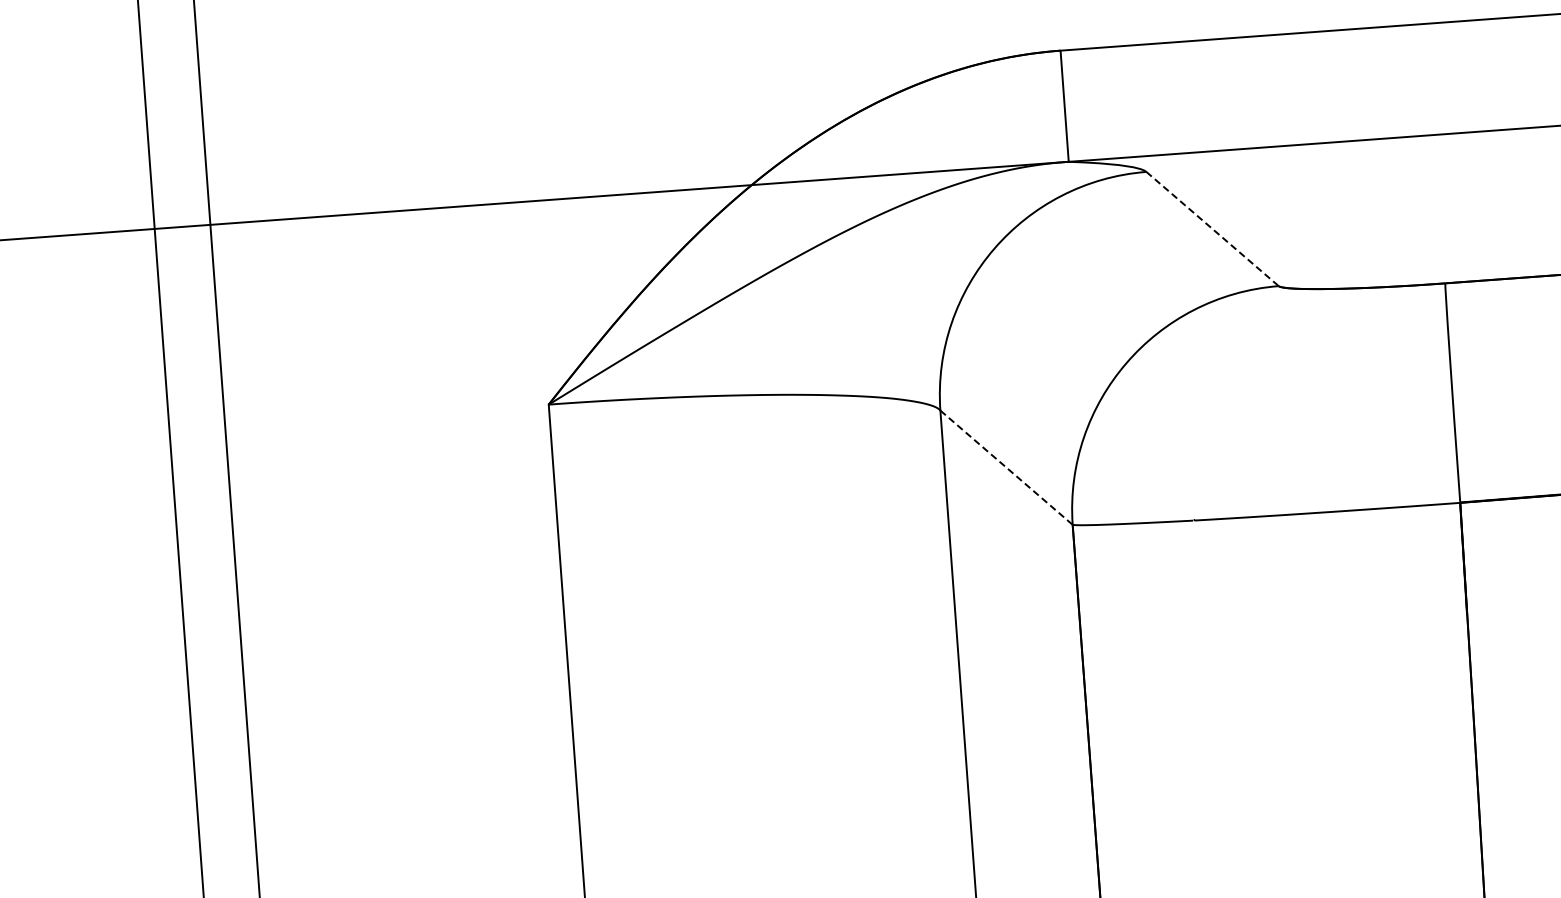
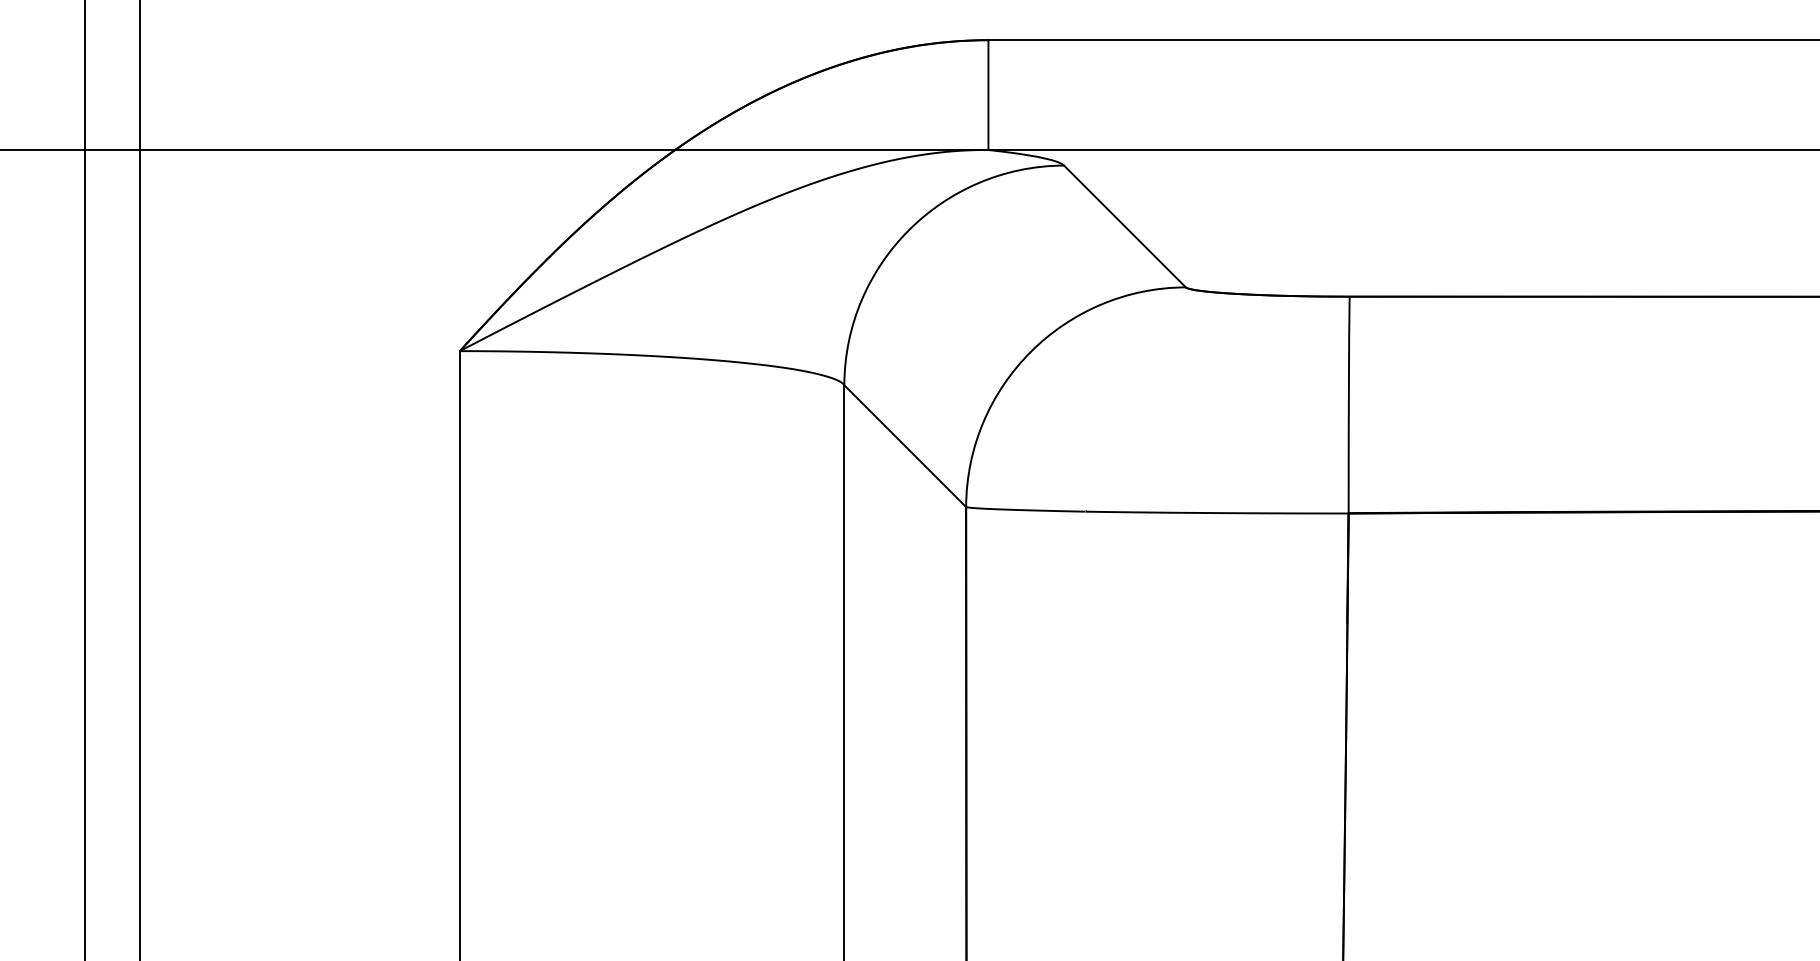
line: (1213, 229) -> (1125, 226), dashed -> solid
line: (1006, 468) -> (905, 446), dashed -> solid

